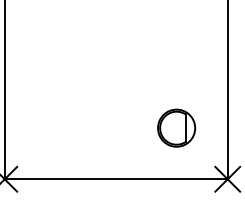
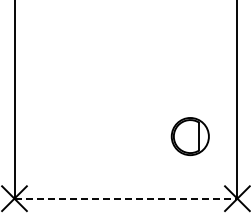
part: (175, 128) -> (189, 136), moved
line: (116, 179) -> (126, 198), solid -> dashed

